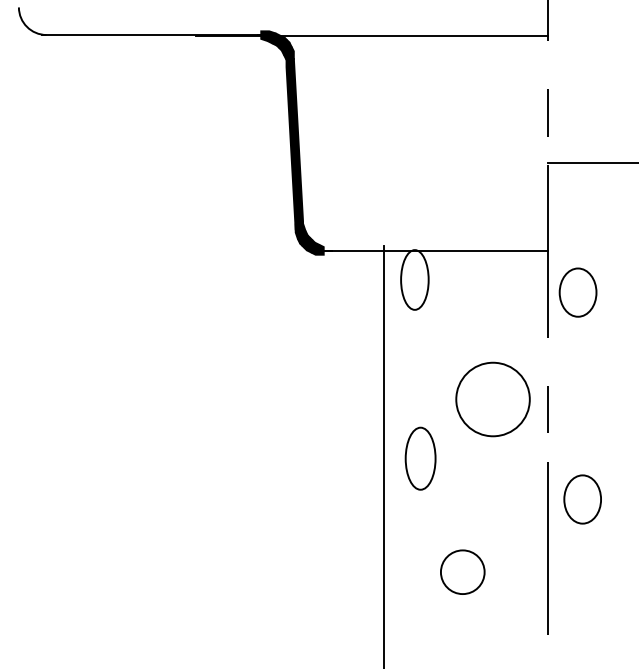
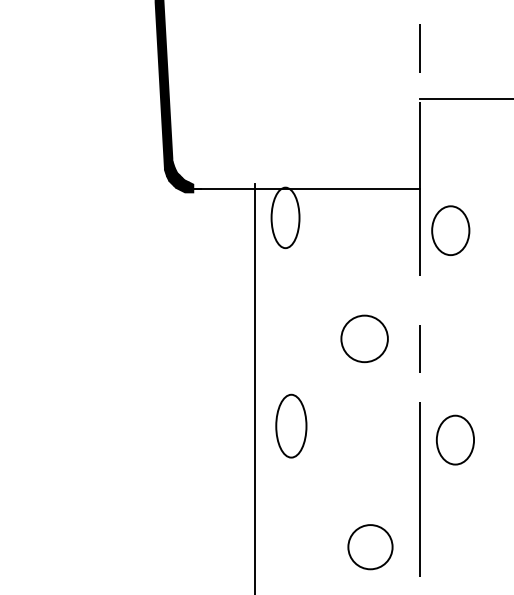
part: (492, 399) -> (364, 338), size x0.62
part: (420, 458) -> (291, 425), moved
part: (462, 571) -> (370, 546), moved

